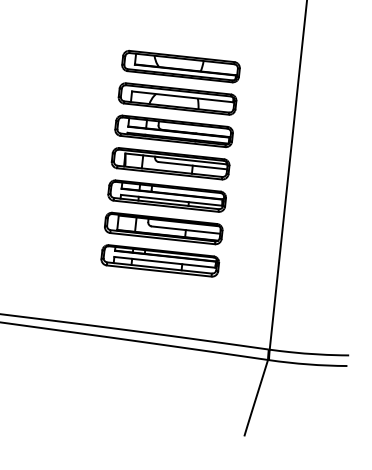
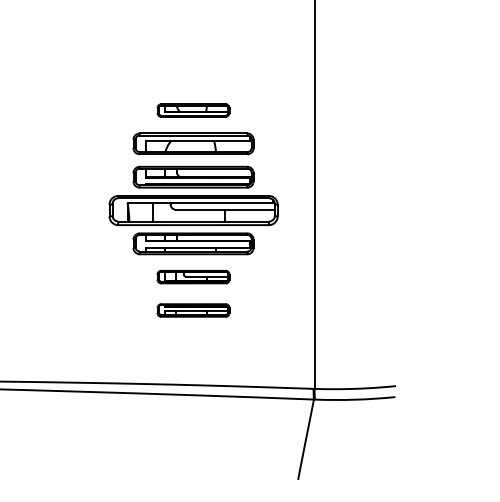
part: (180, 66) -> (193, 110), size x0.6
part: (170, 163) -> (193, 210), size x1.4
part: (163, 227) -> (193, 276), size x0.6
part: (160, 260) -> (193, 310), size x0.6

